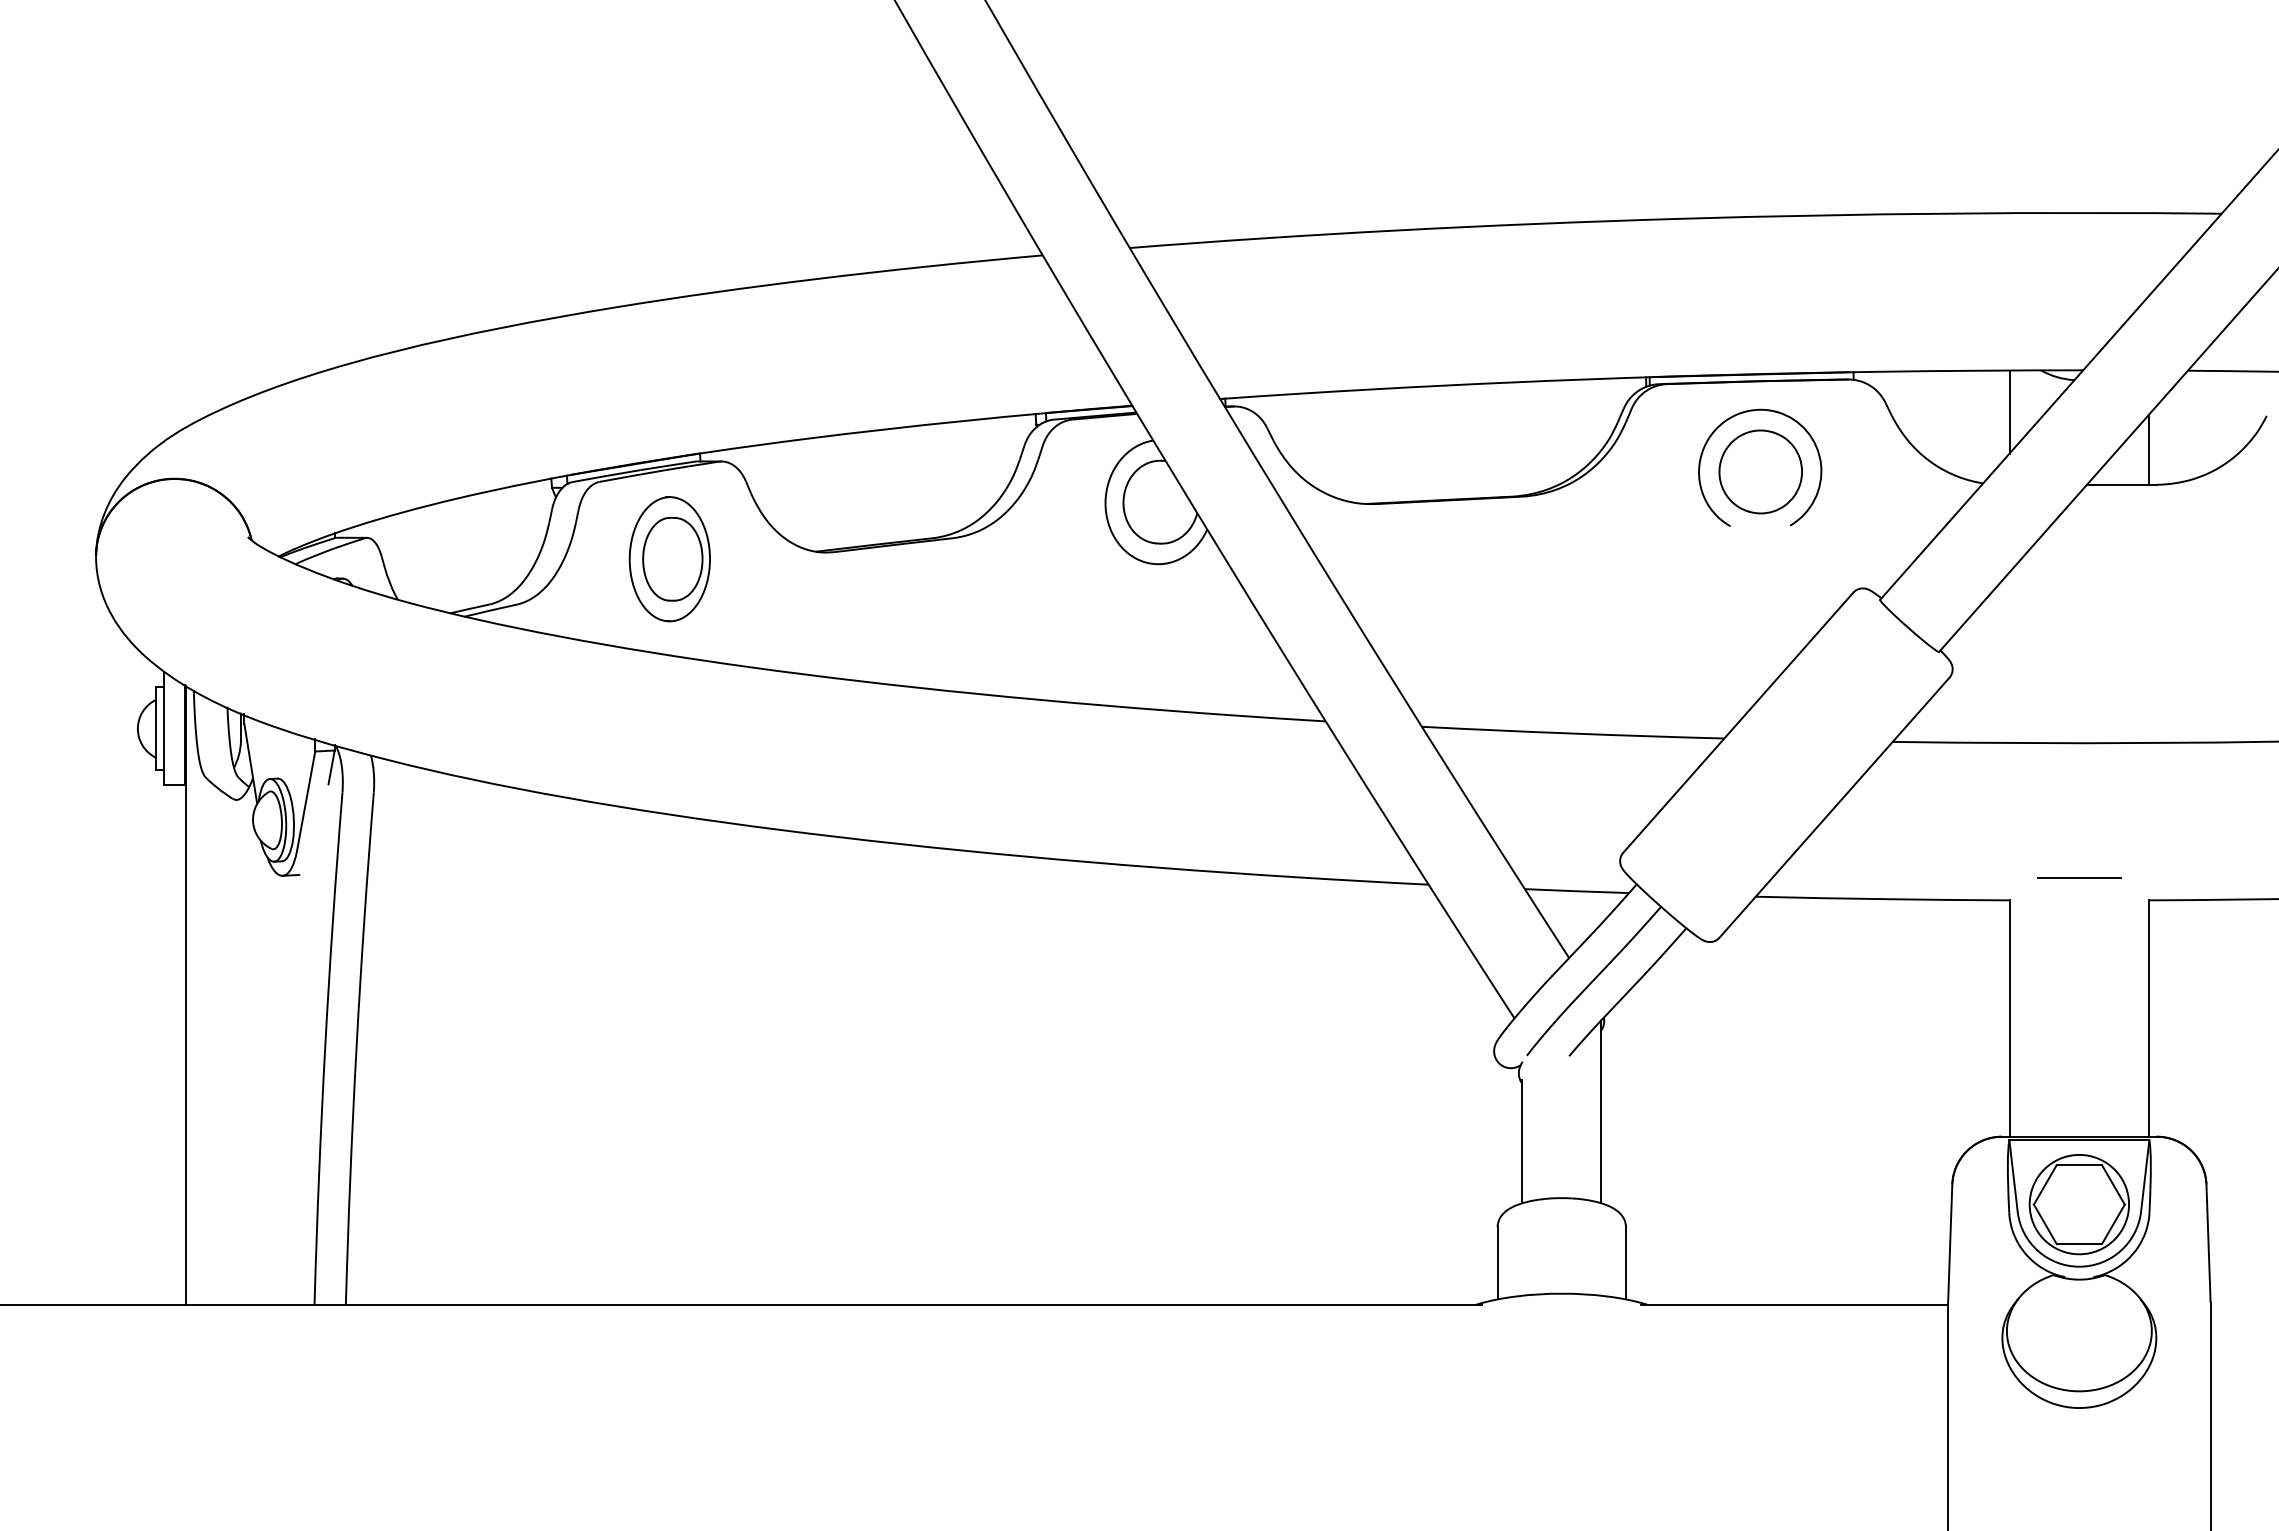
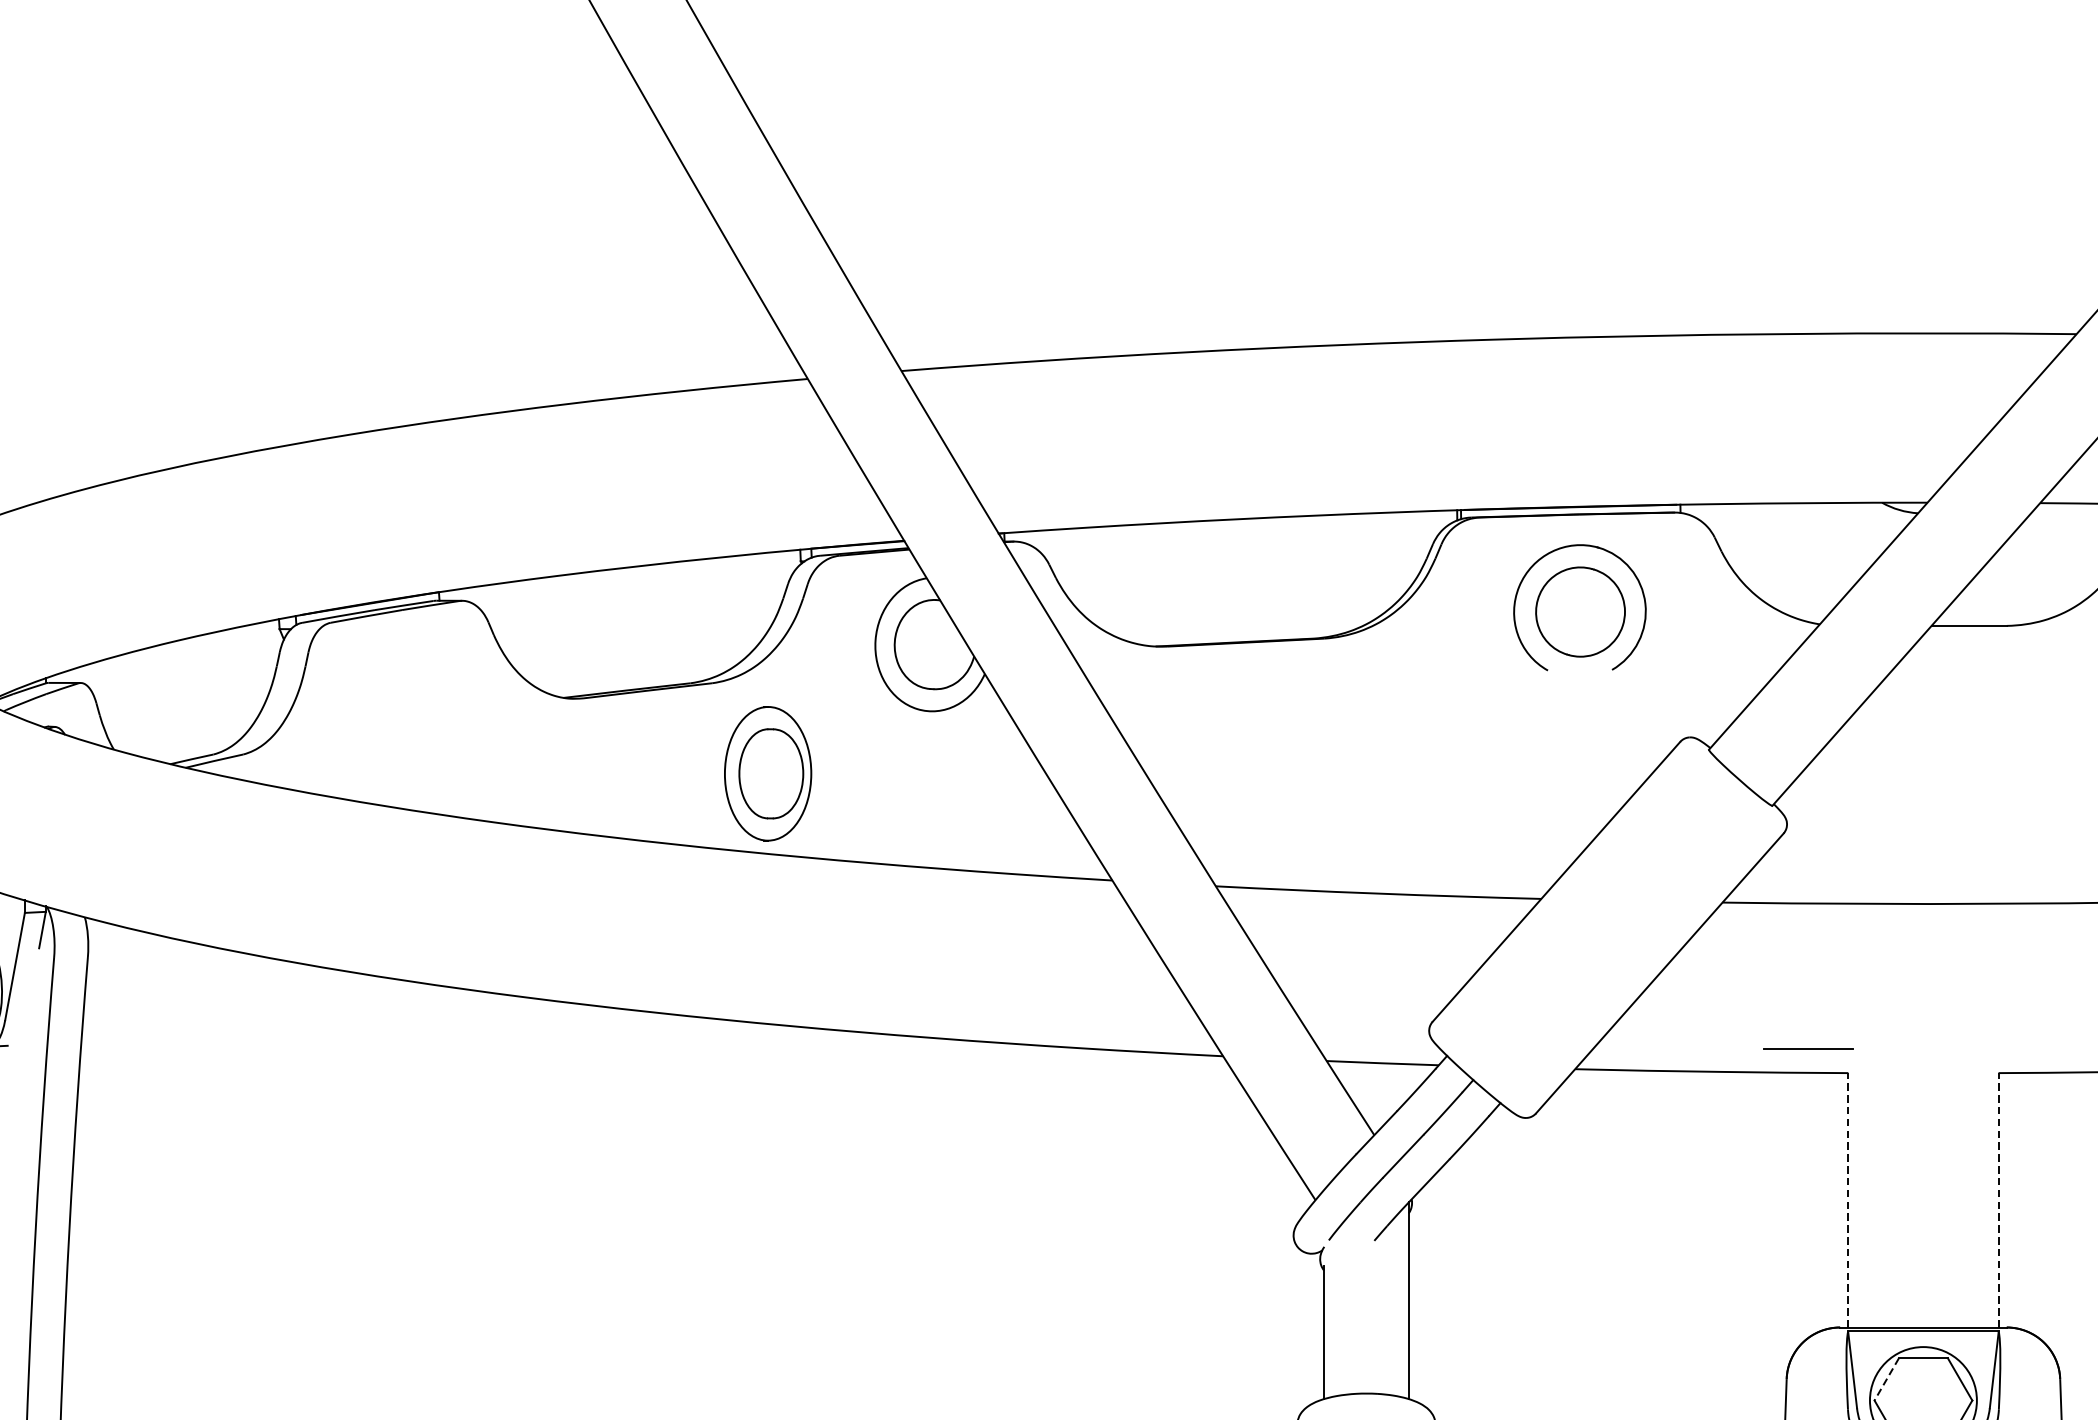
line: (2009, 411) -> (1848, 546), removed
line: (2149, 449) -> (1998, 587), removed
part: (669, 559) -> (767, 774), moved
line: (2079, 877) -> (1808, 1048), moved
line: (2009, 1018) -> (1848, 1200), solid -> dashed
line: (2149, 1018) -> (1998, 1200), solid -> dashed
line: (2045, 1184) -> (1886, 1378), solid -> dashed

